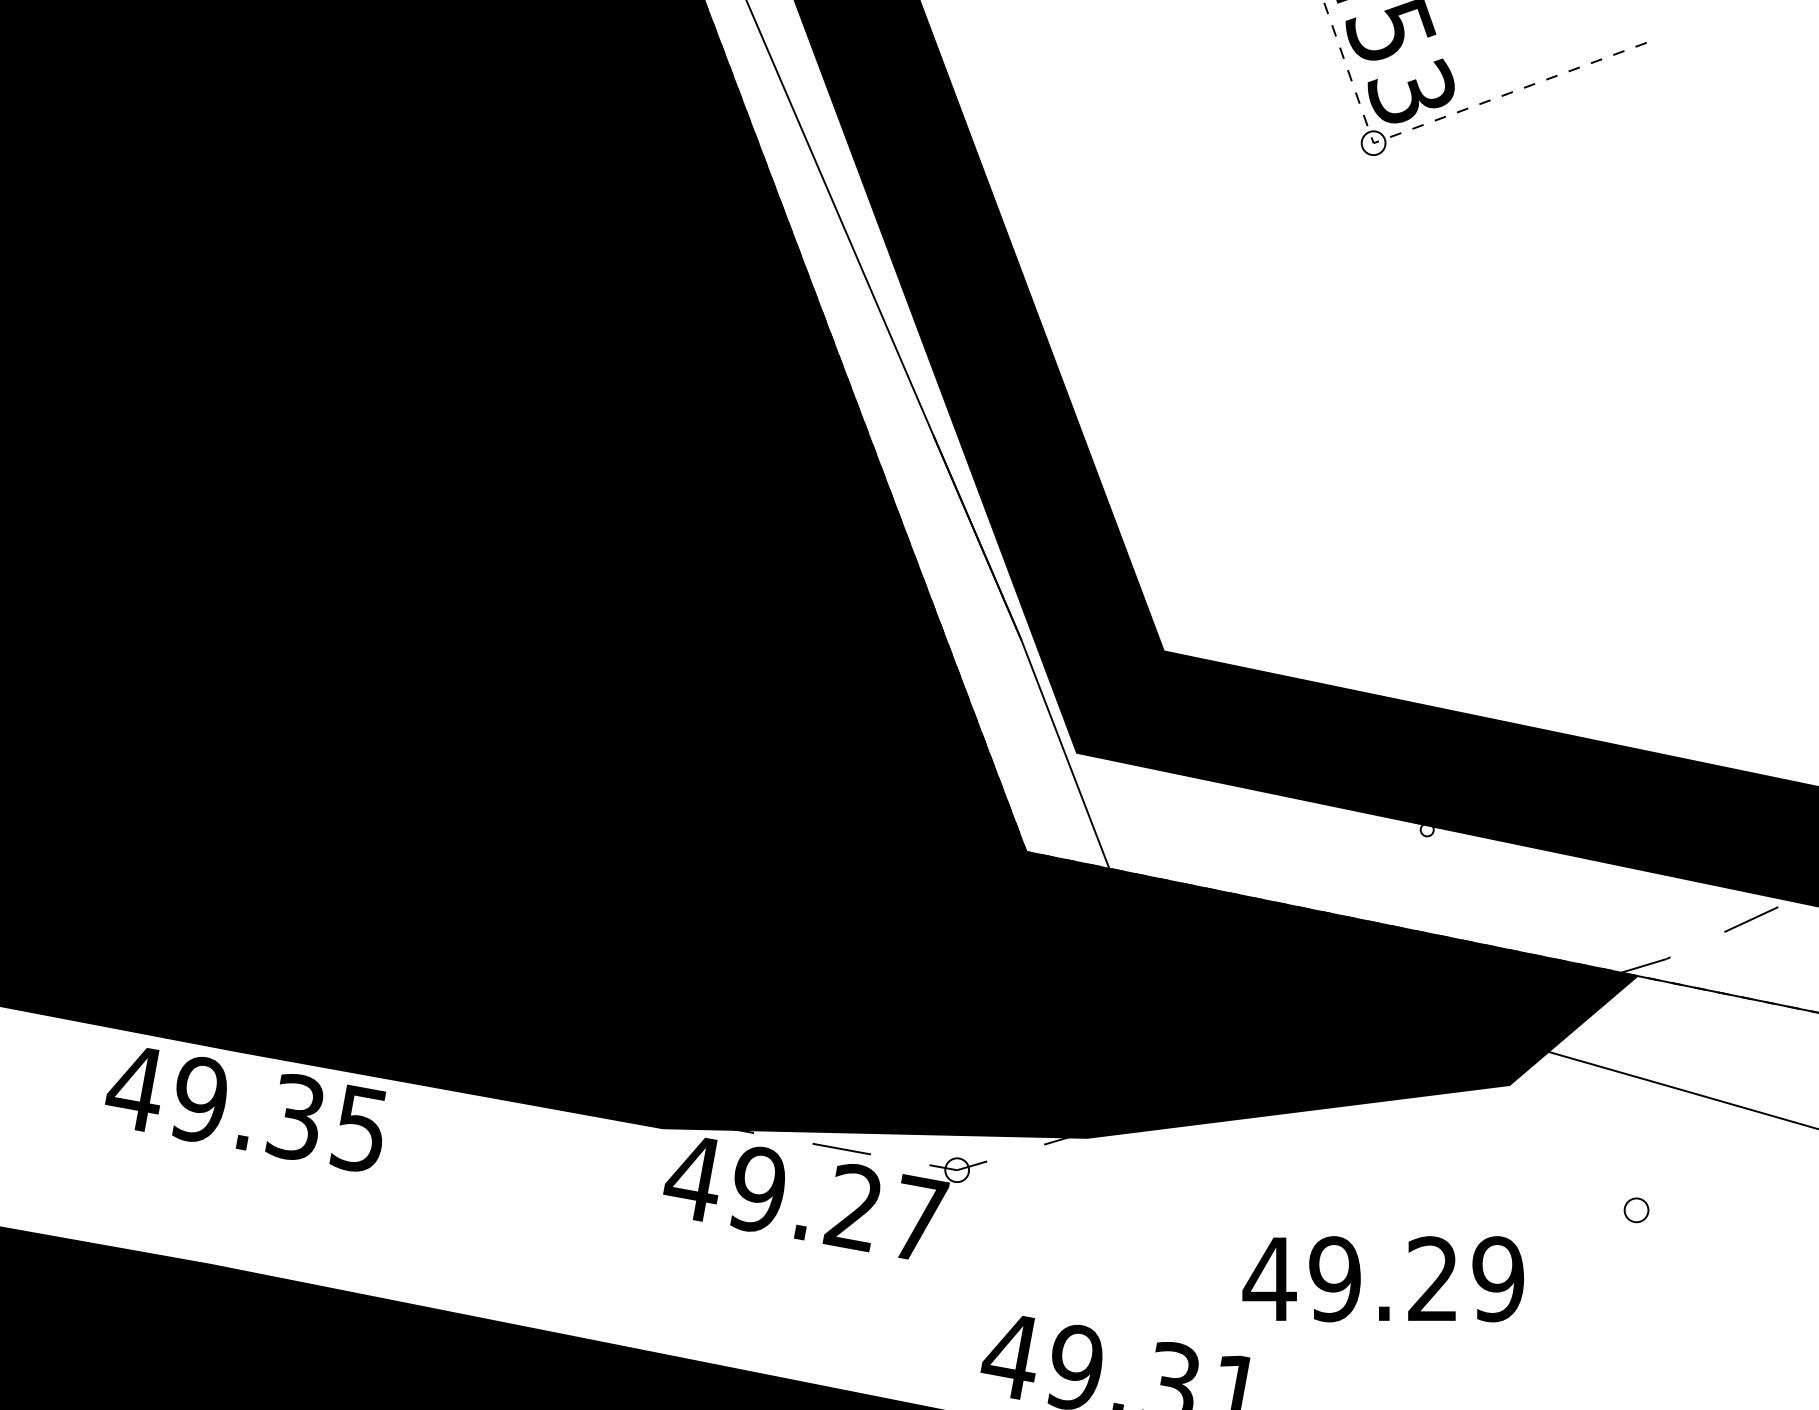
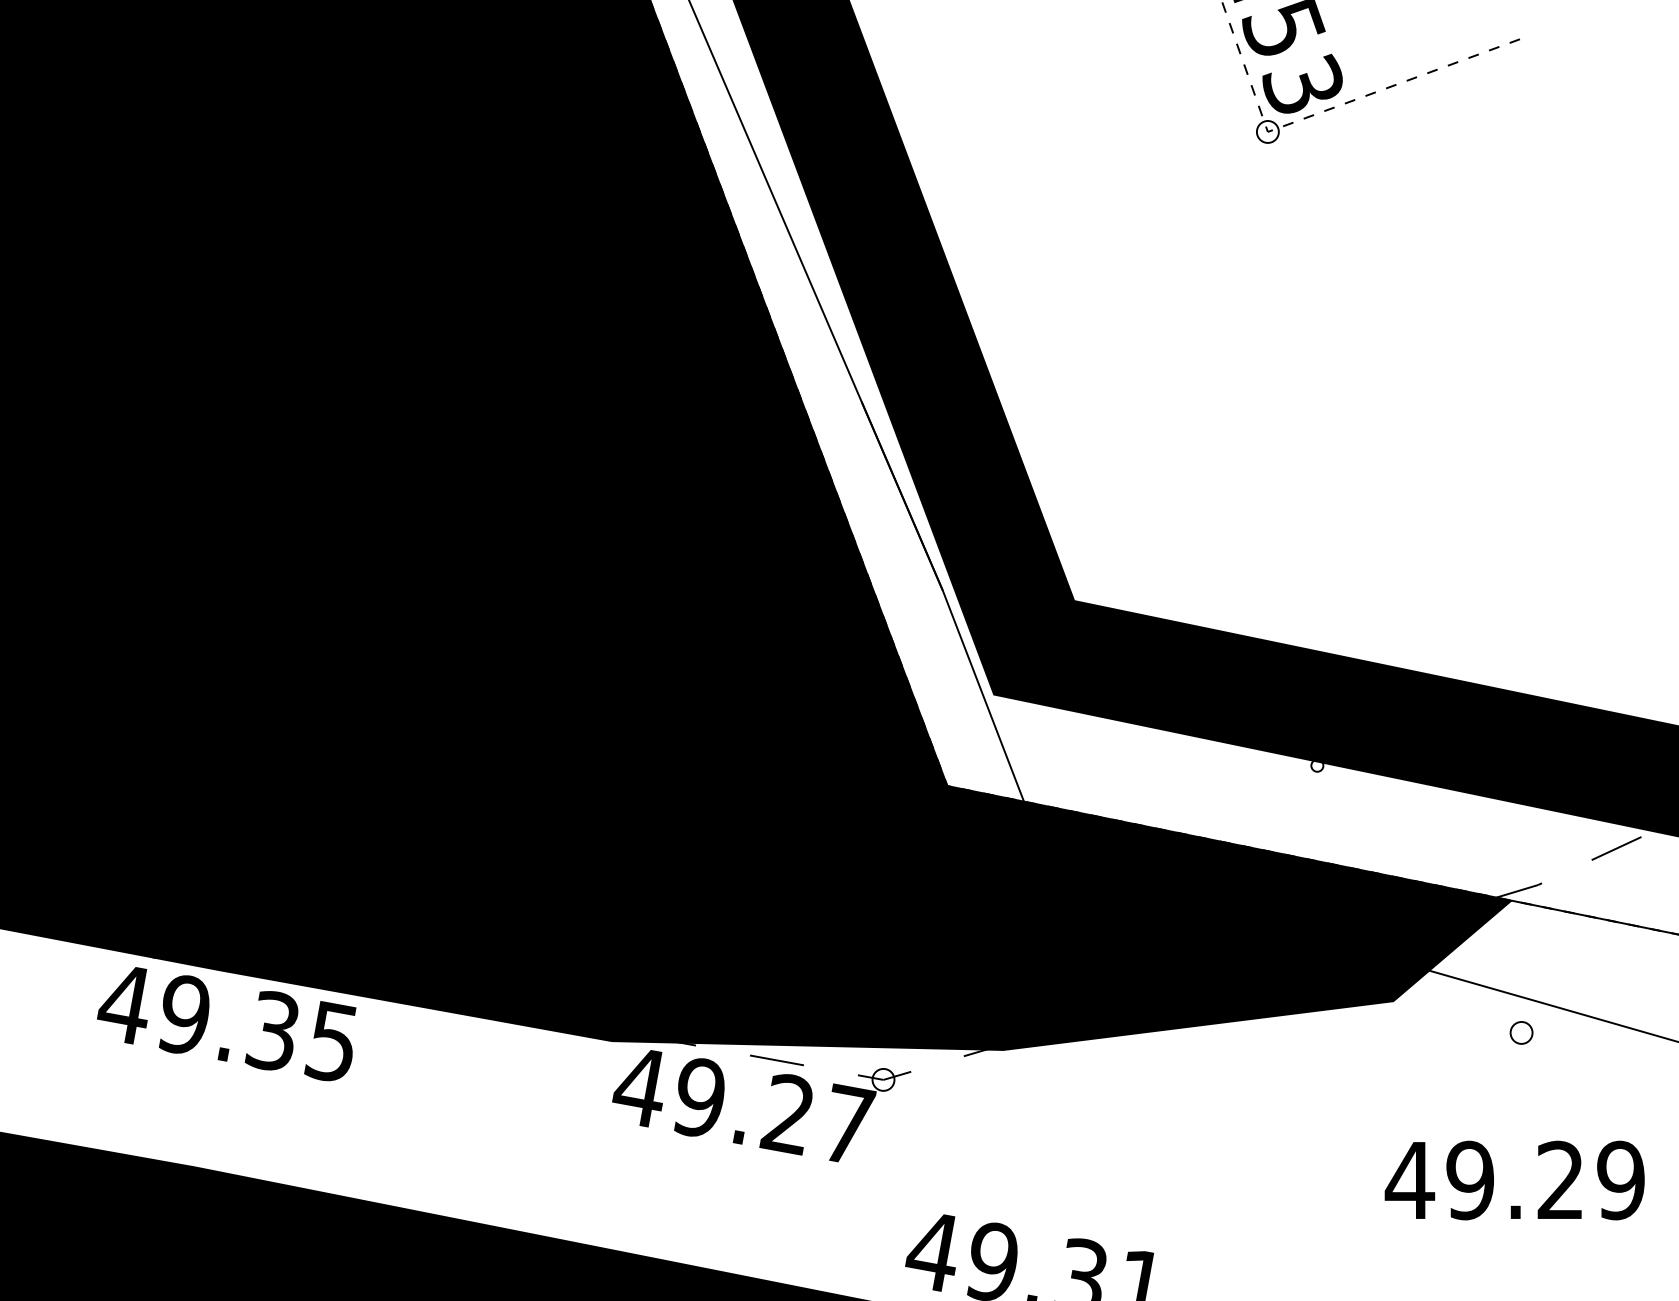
part: (1636, 1209) -> (1521, 1032), moved
text: (1382, 1279) -> (1514, 1180), moved

